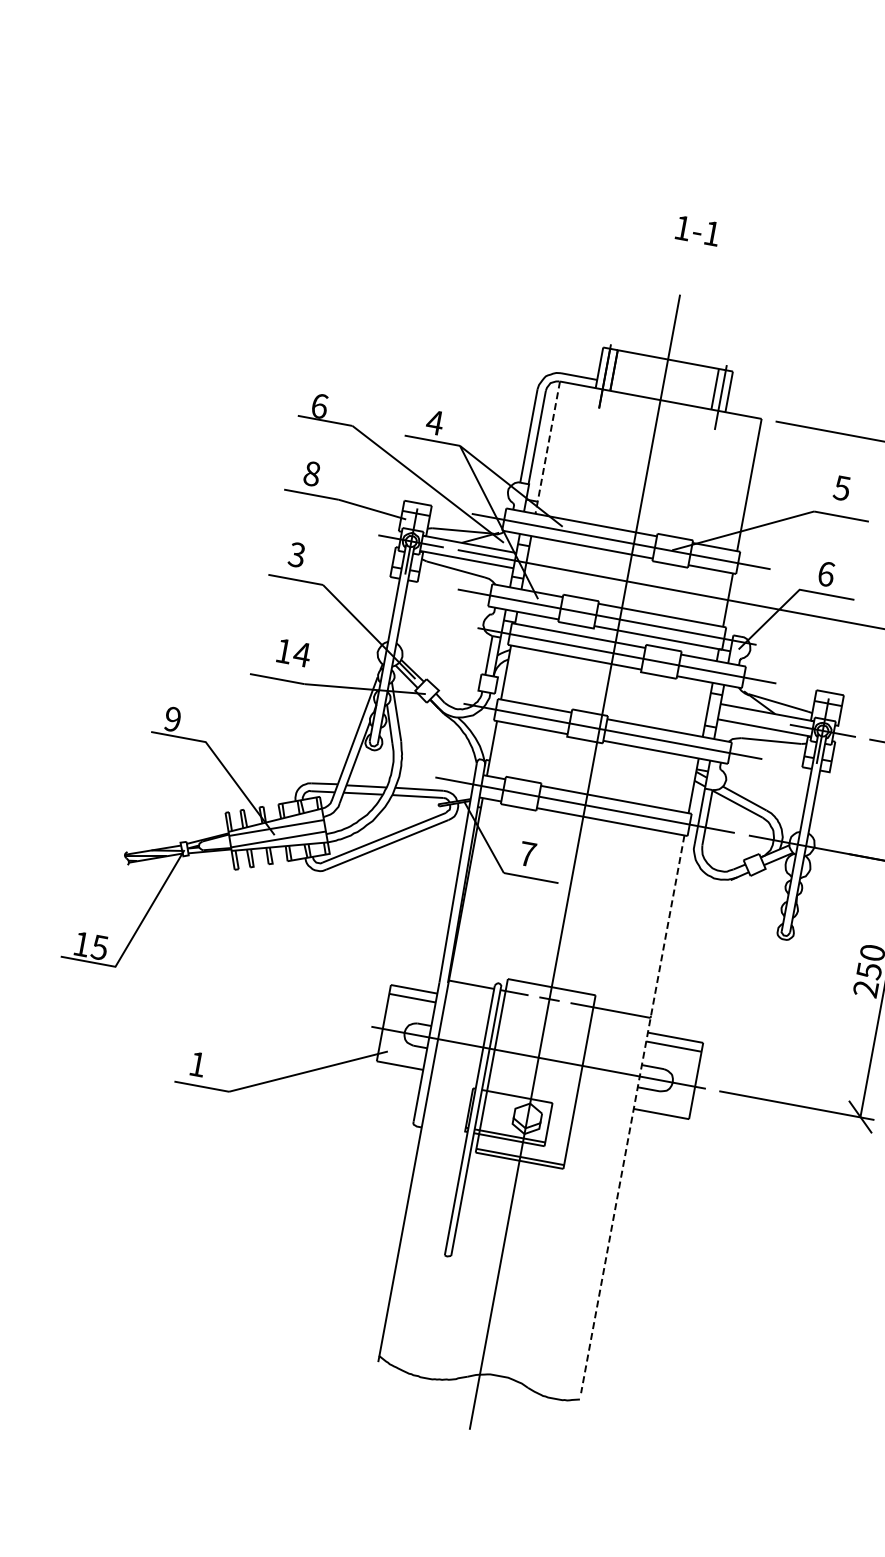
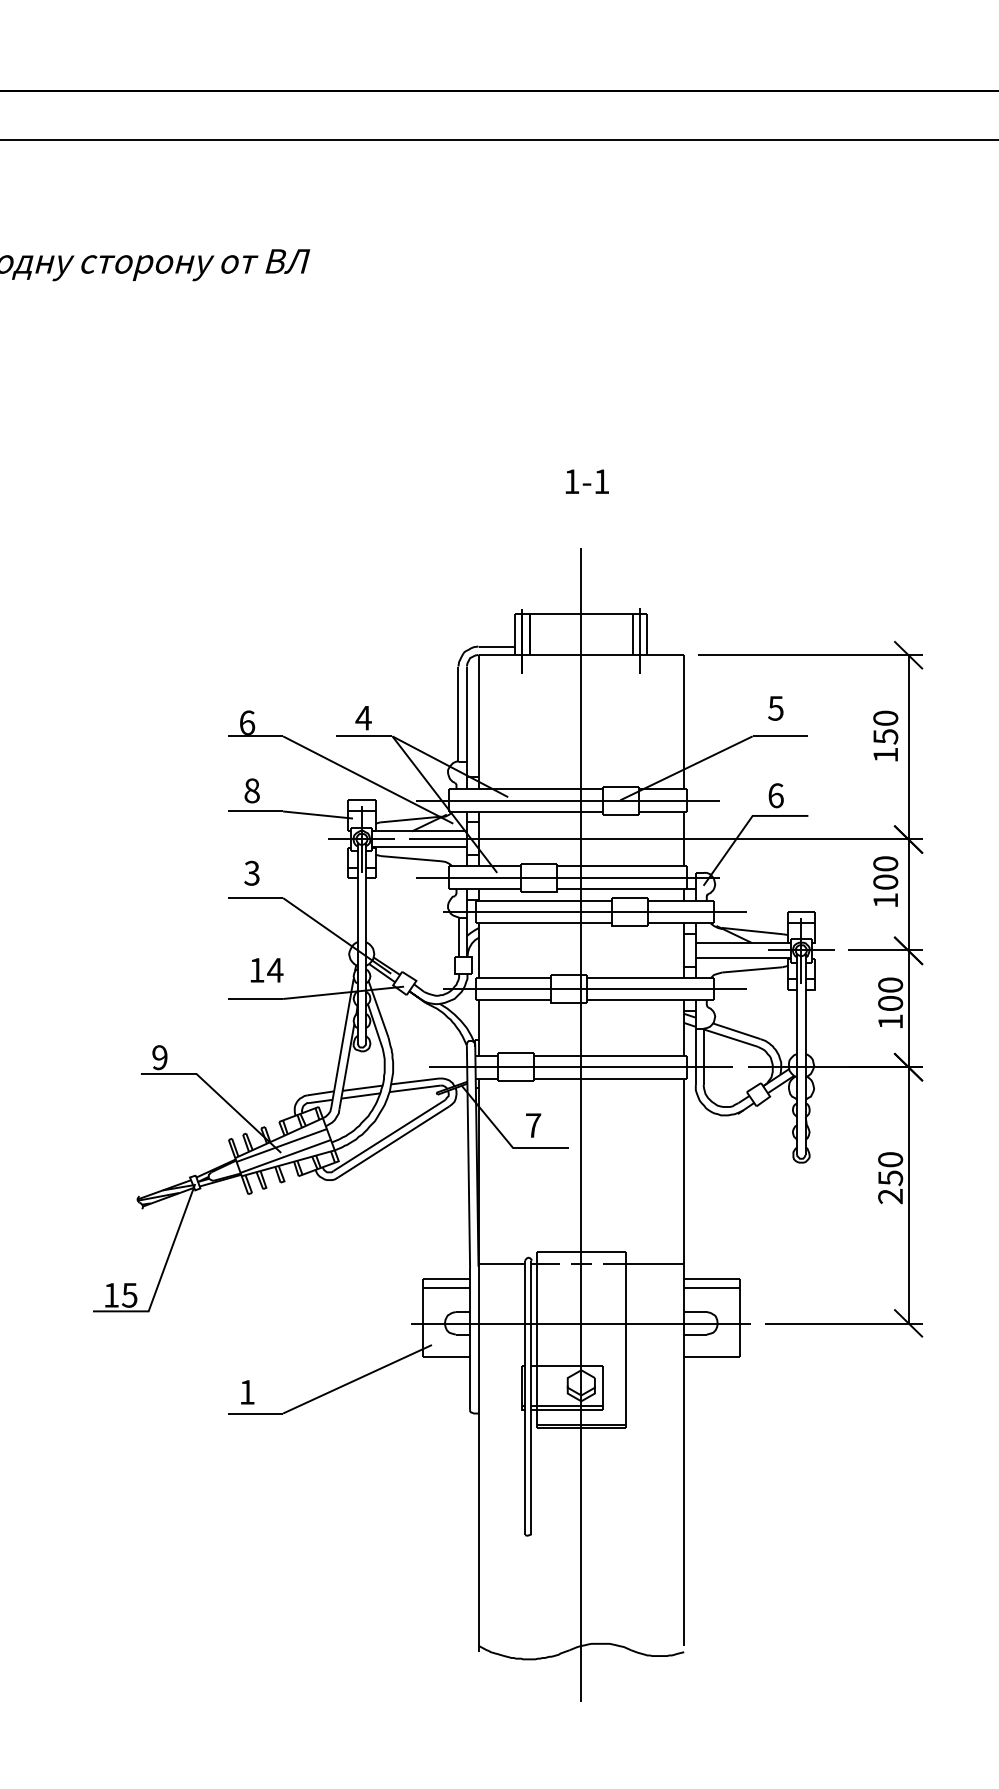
line: (548, 448) -> (479, 722), dashed -> solid
line: (633, 1114) -> (684, 1362), dashed -> solid

